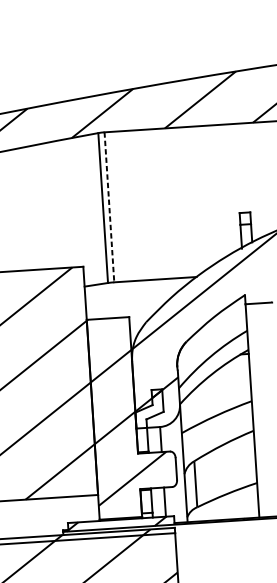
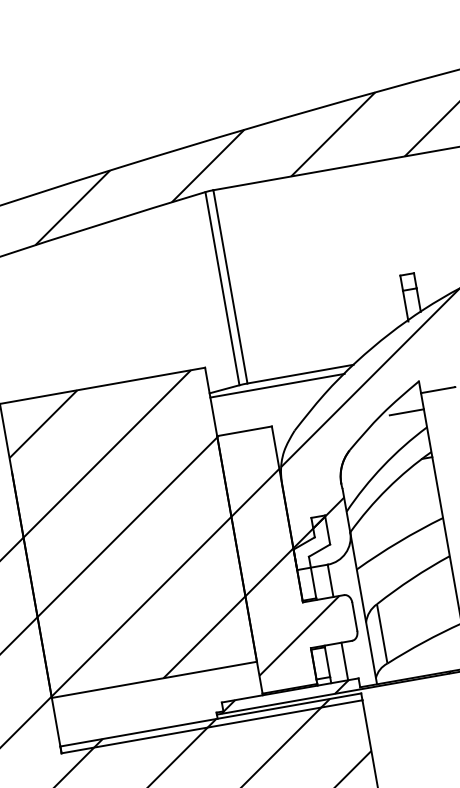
line: (109, 207) -> (230, 287), dashed -> solid
line: (136, 286) -> (277, 385), added
line: (232, 317) -> (406, 412), added

